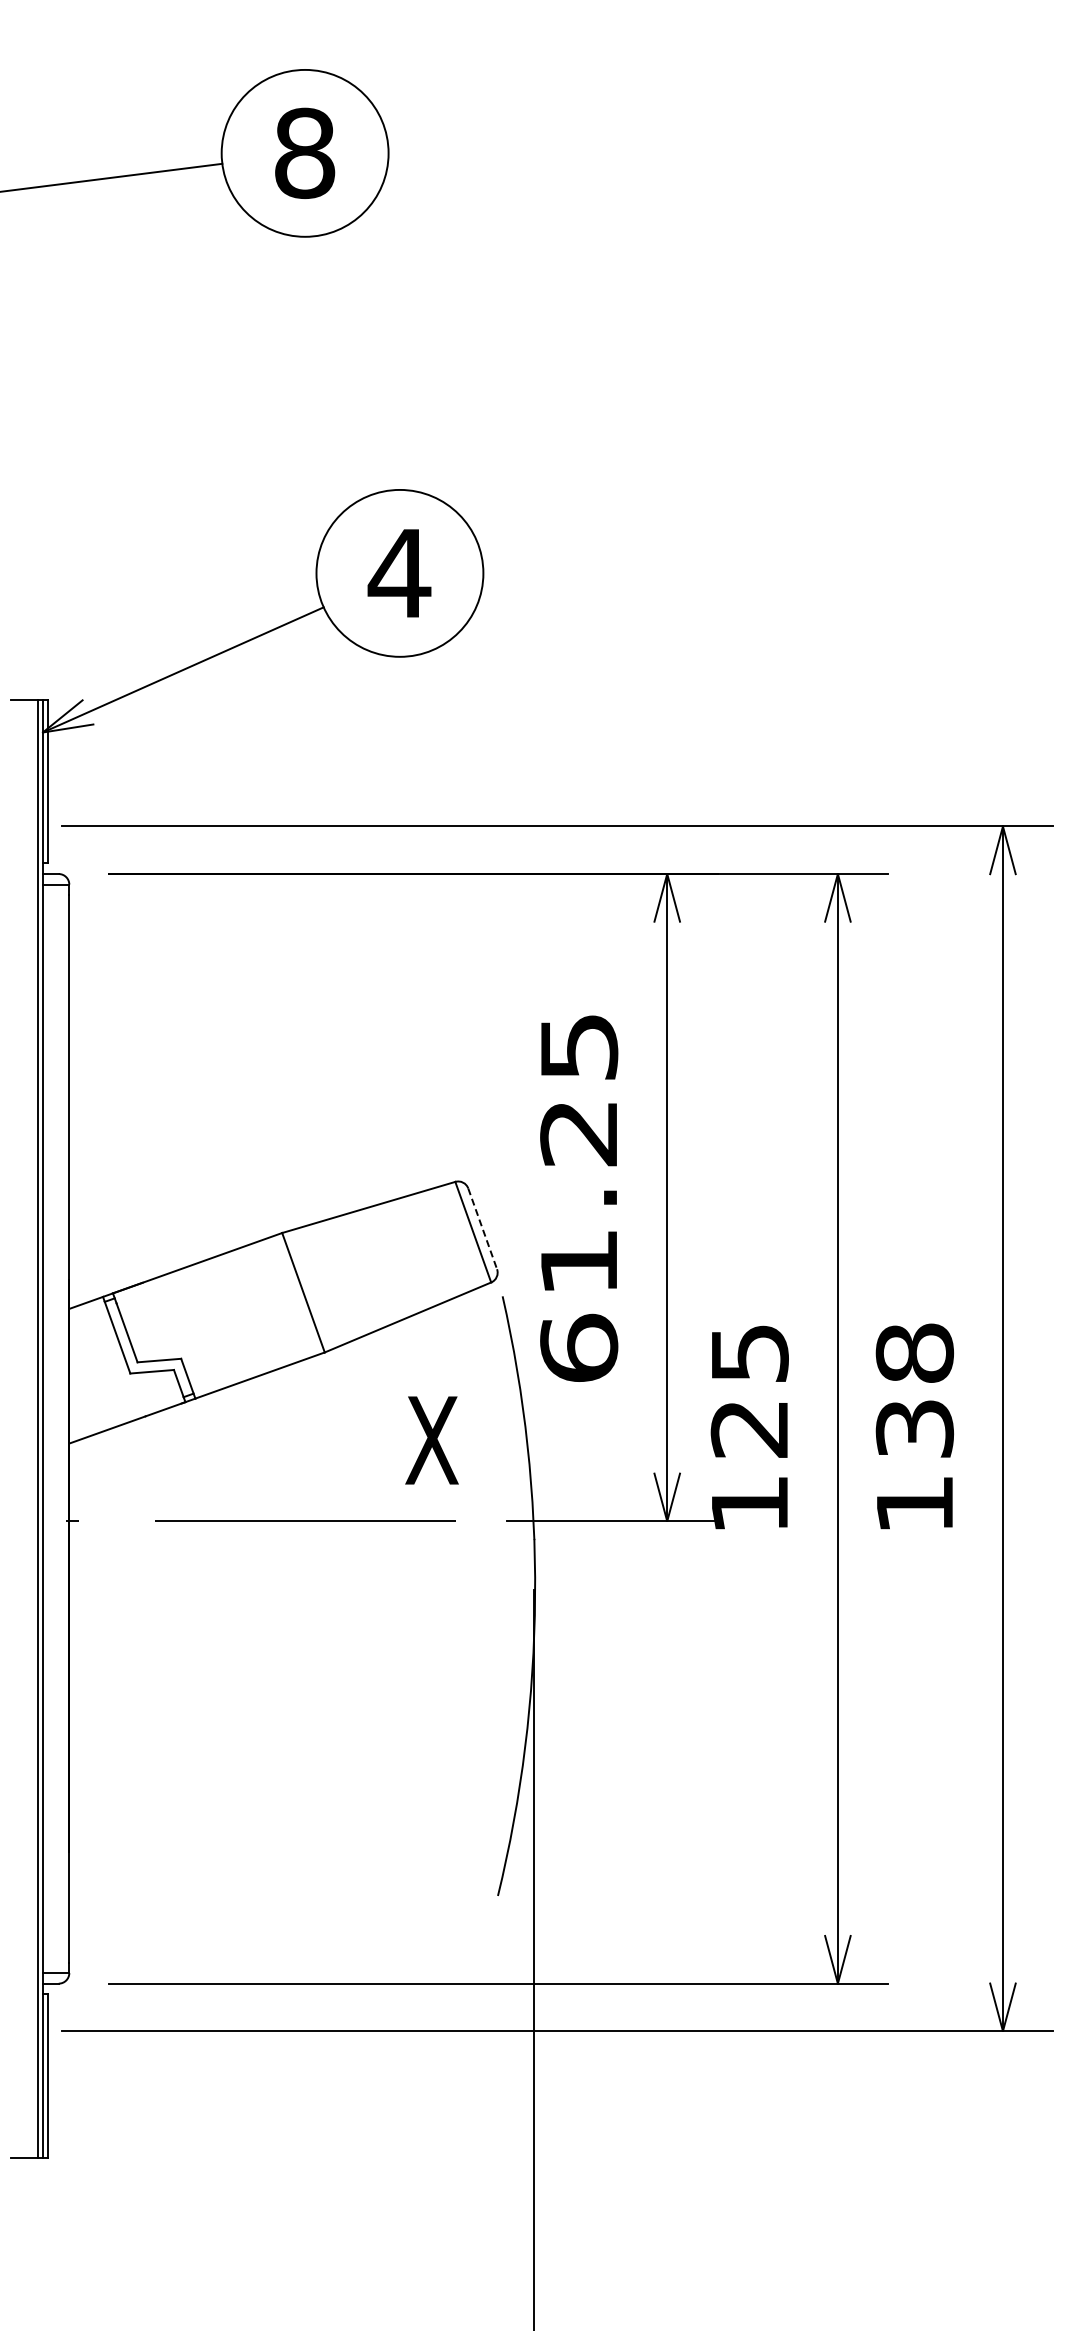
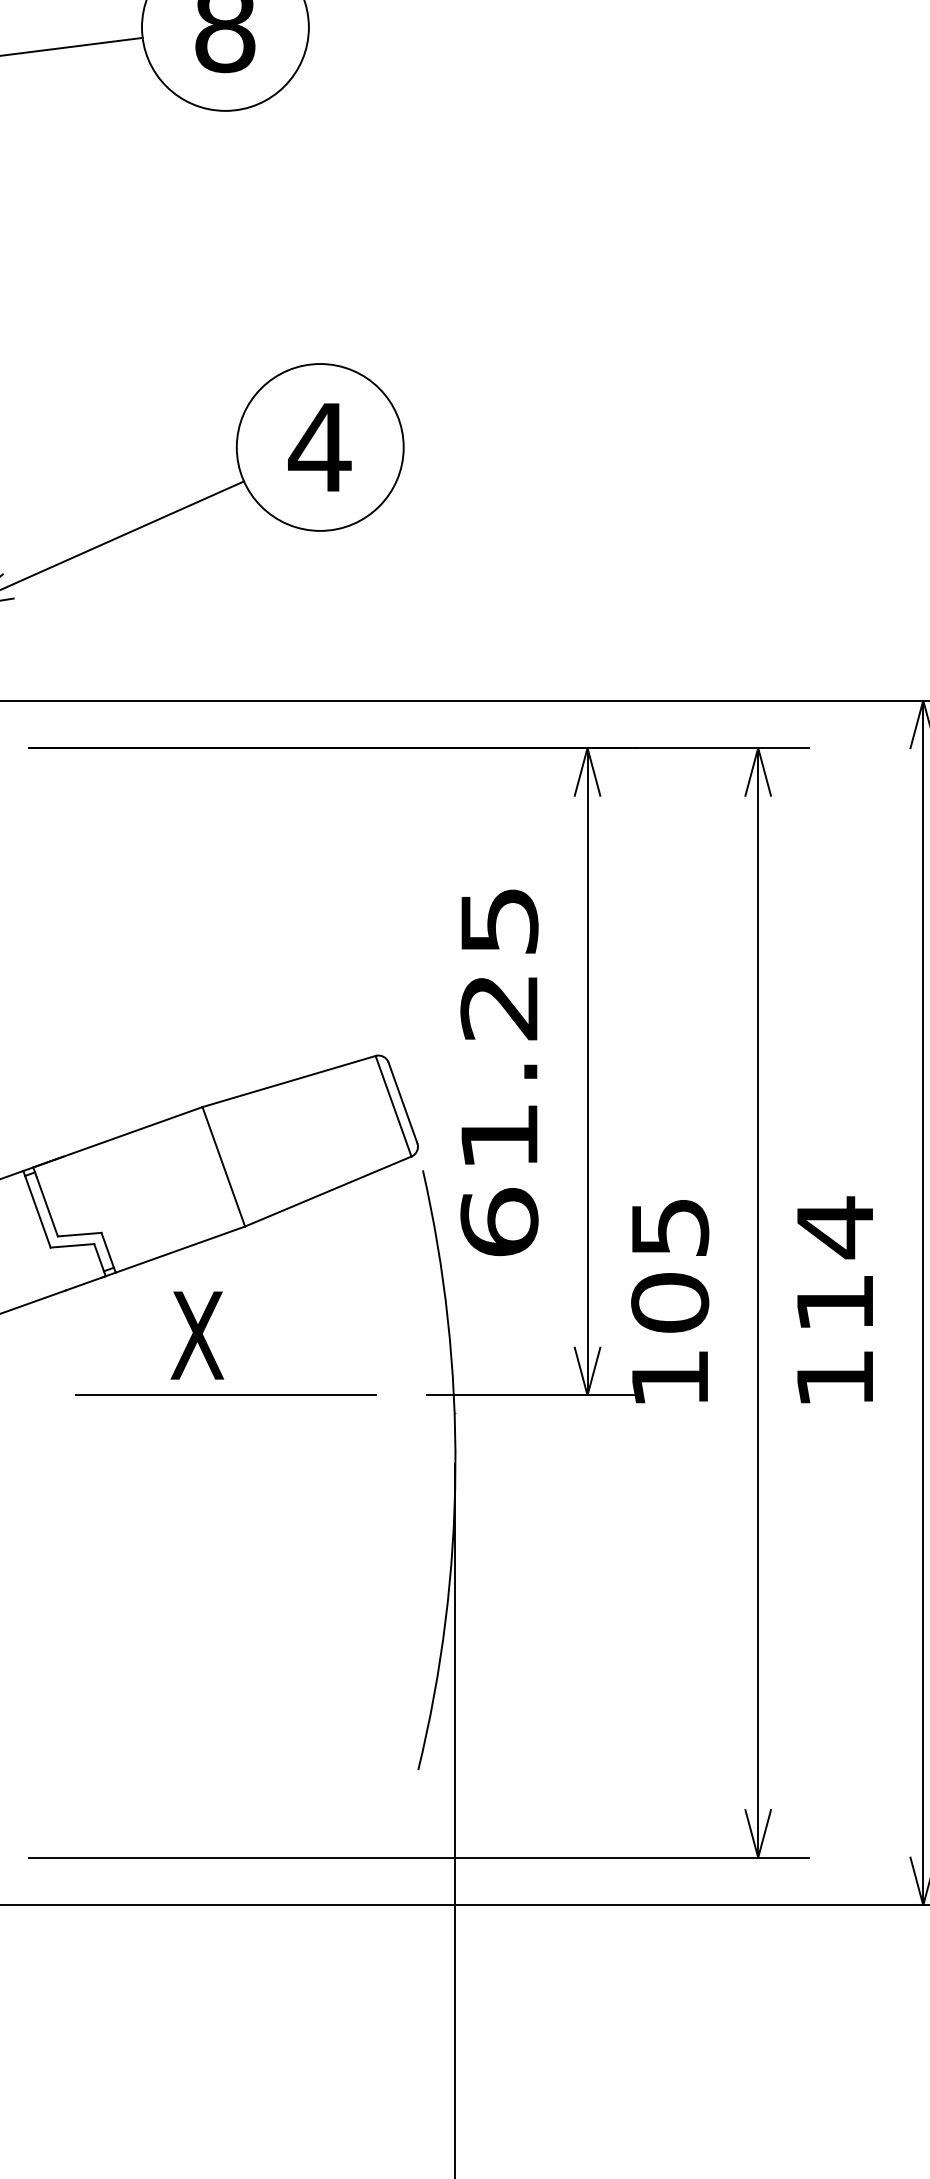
line: (482, 1228) -> (402, 1102), dashed -> solid
text: (914, 1389) -> (834, 1263), 138 -> 114
text: (749, 1428) -> (669, 1302), 125 -> 105
text: (431, 1440) -> (196, 1335), moved

